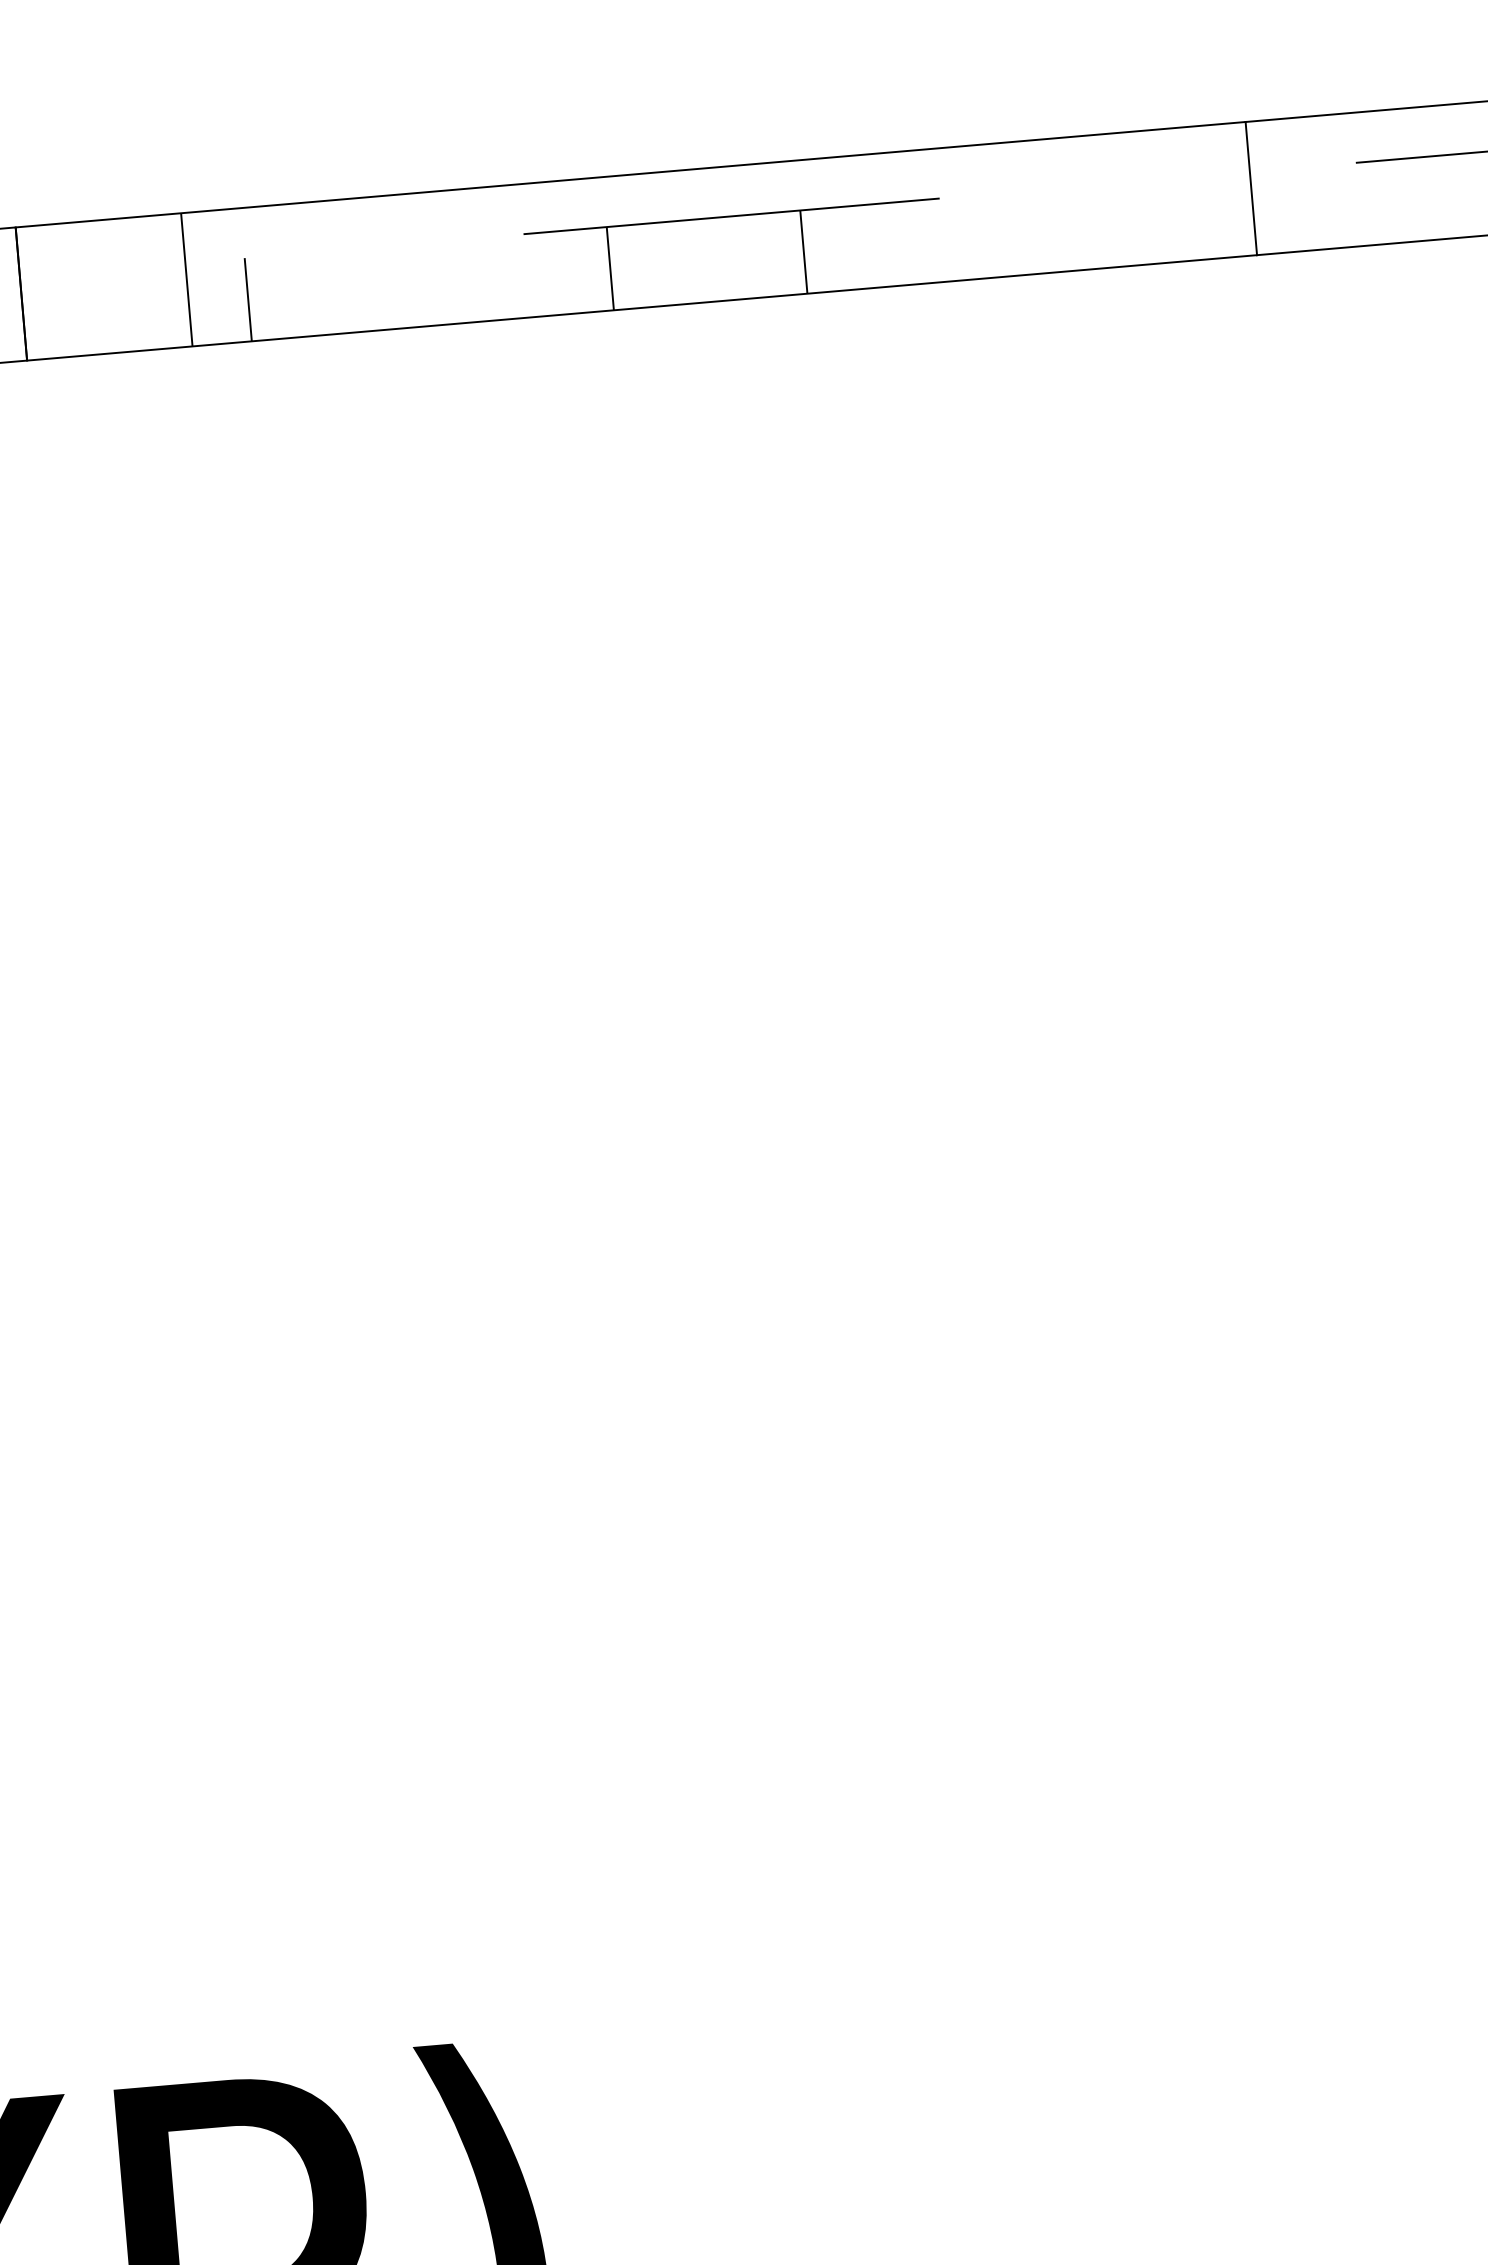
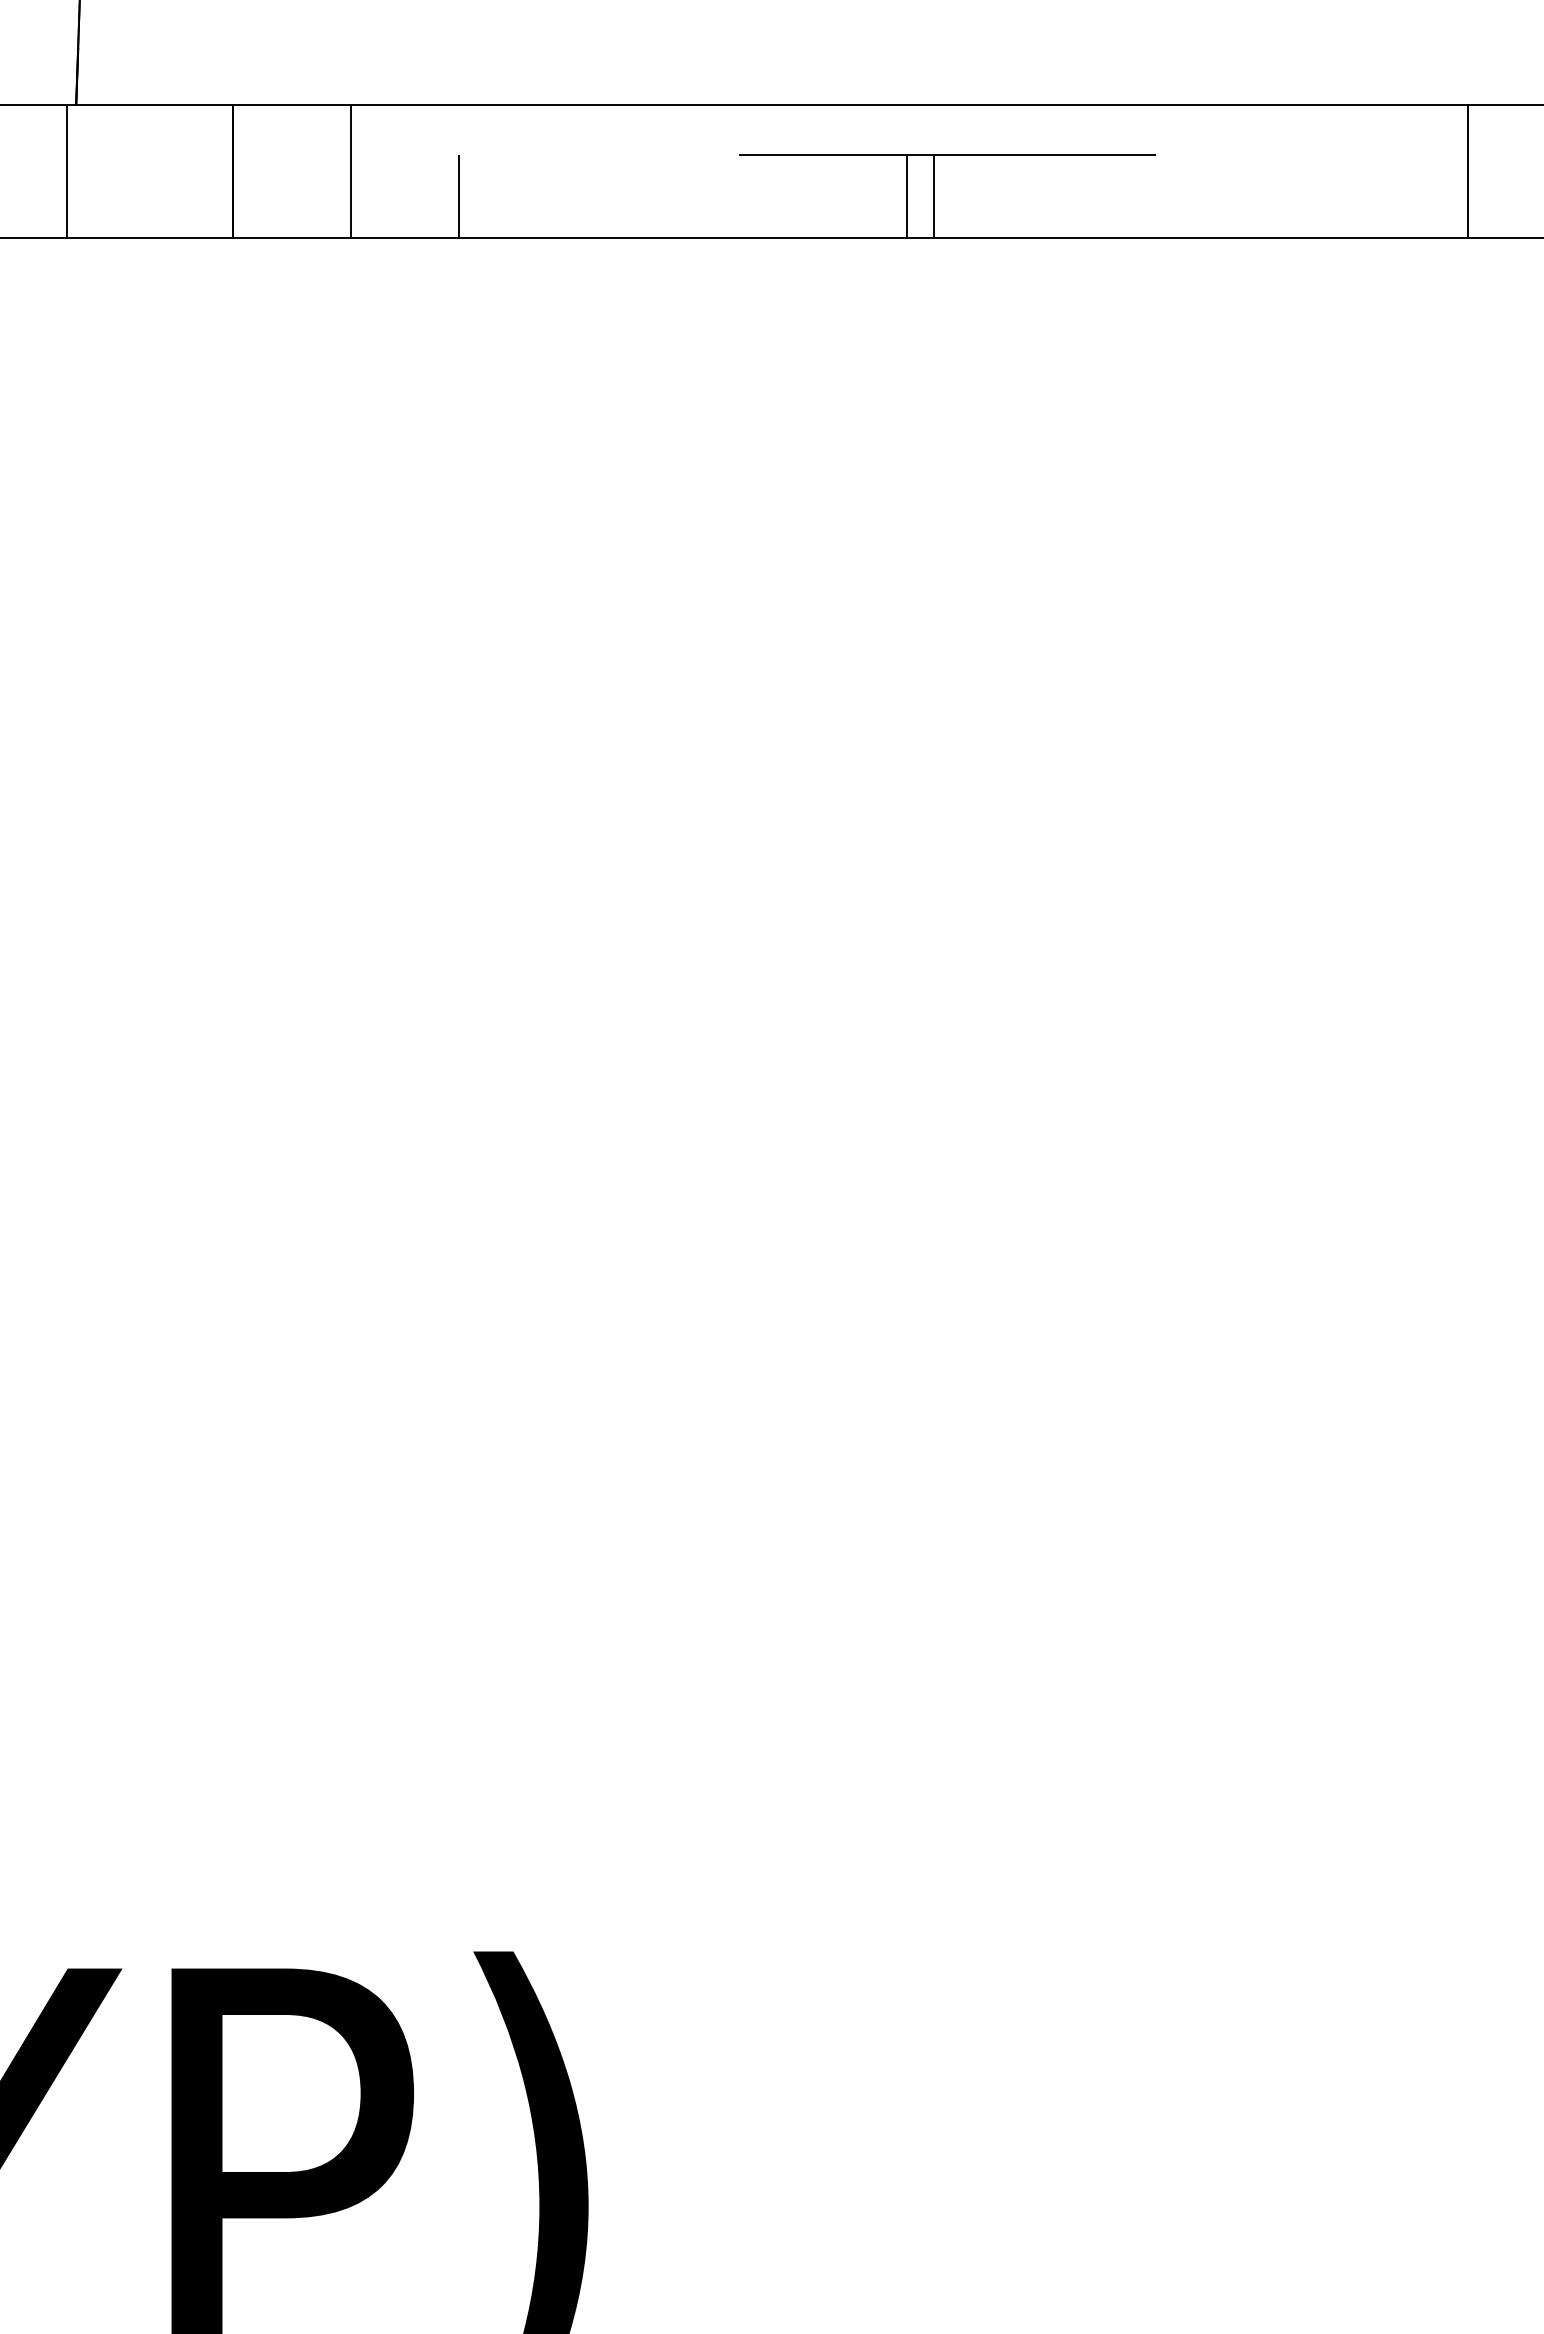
line: (804, 252) -> (934, 196), moved
line: (610, 268) -> (907, 196), moved
line: (187, 279) -> (351, 171), moved

